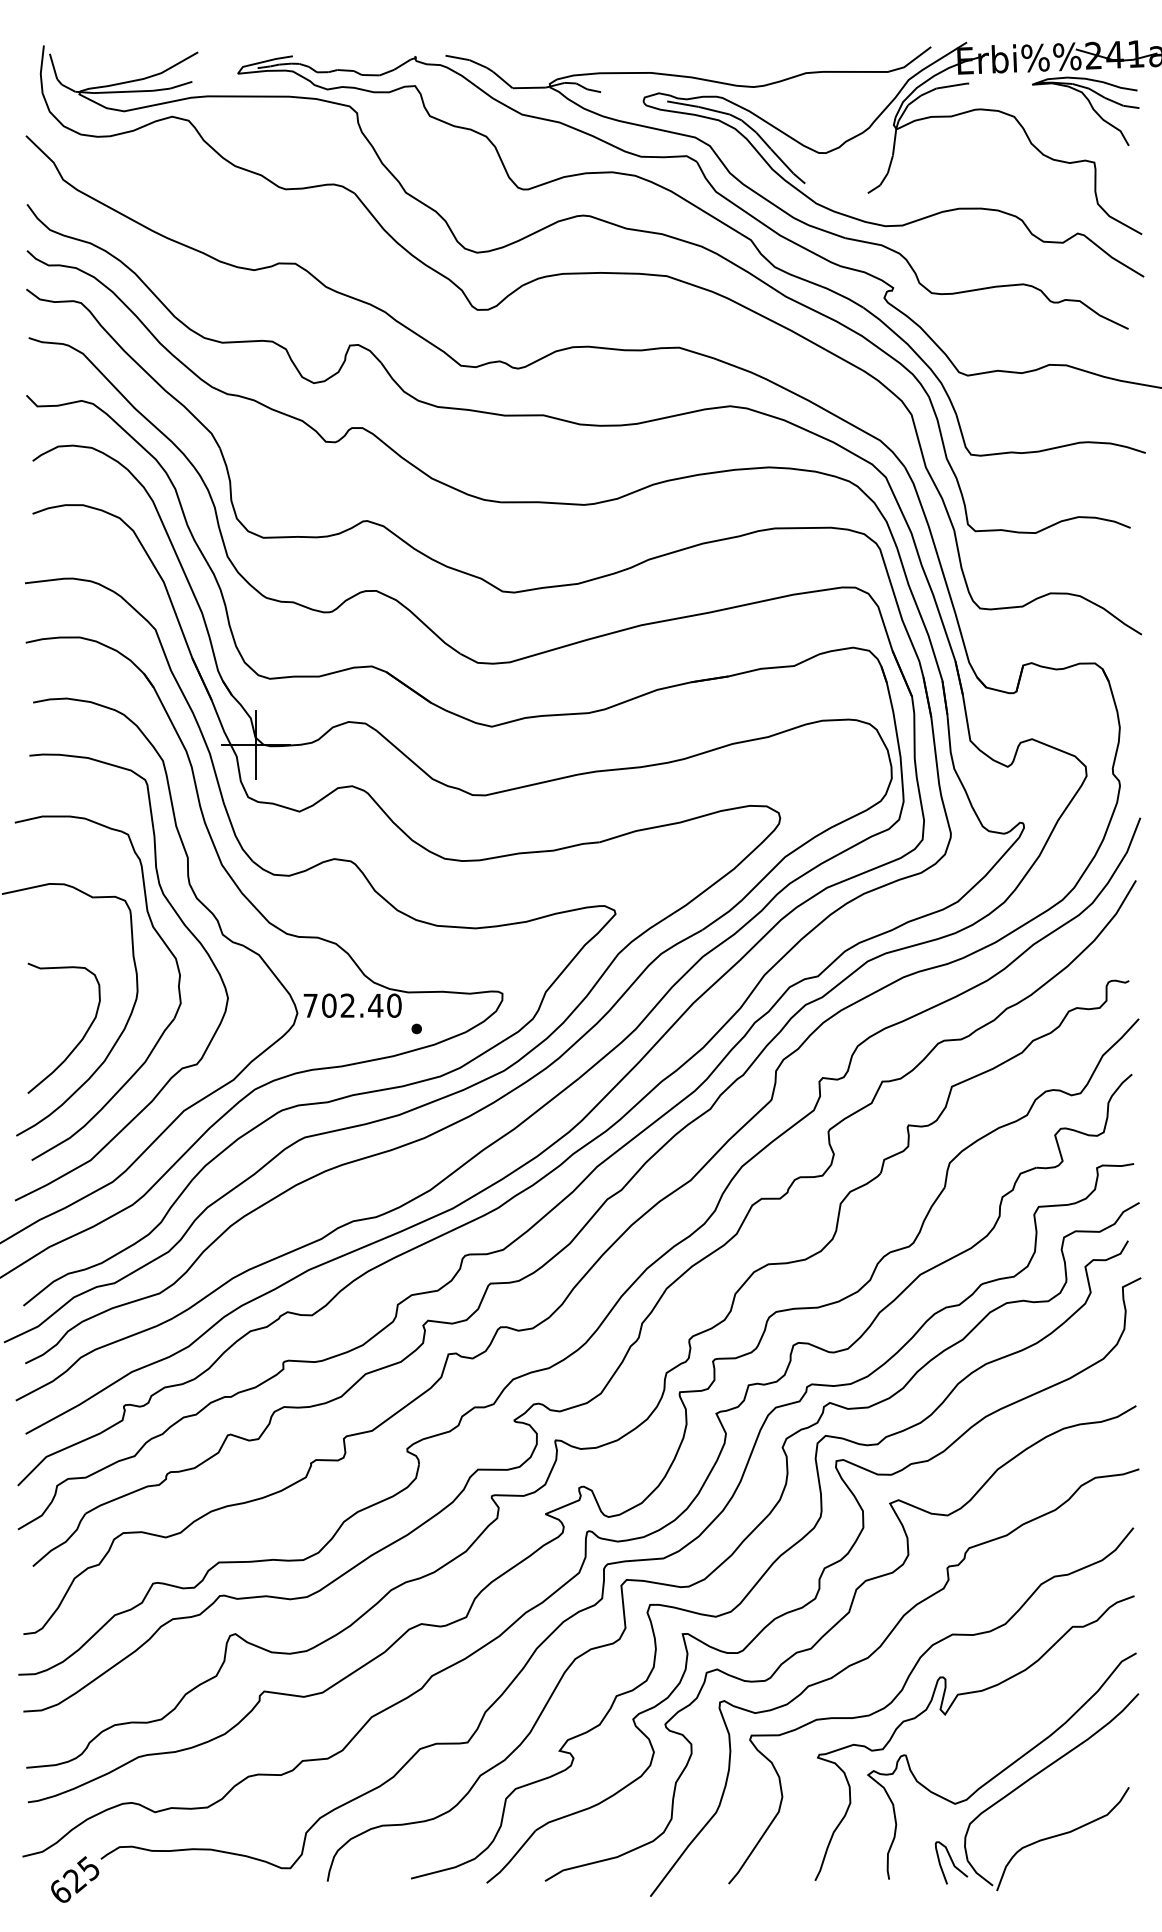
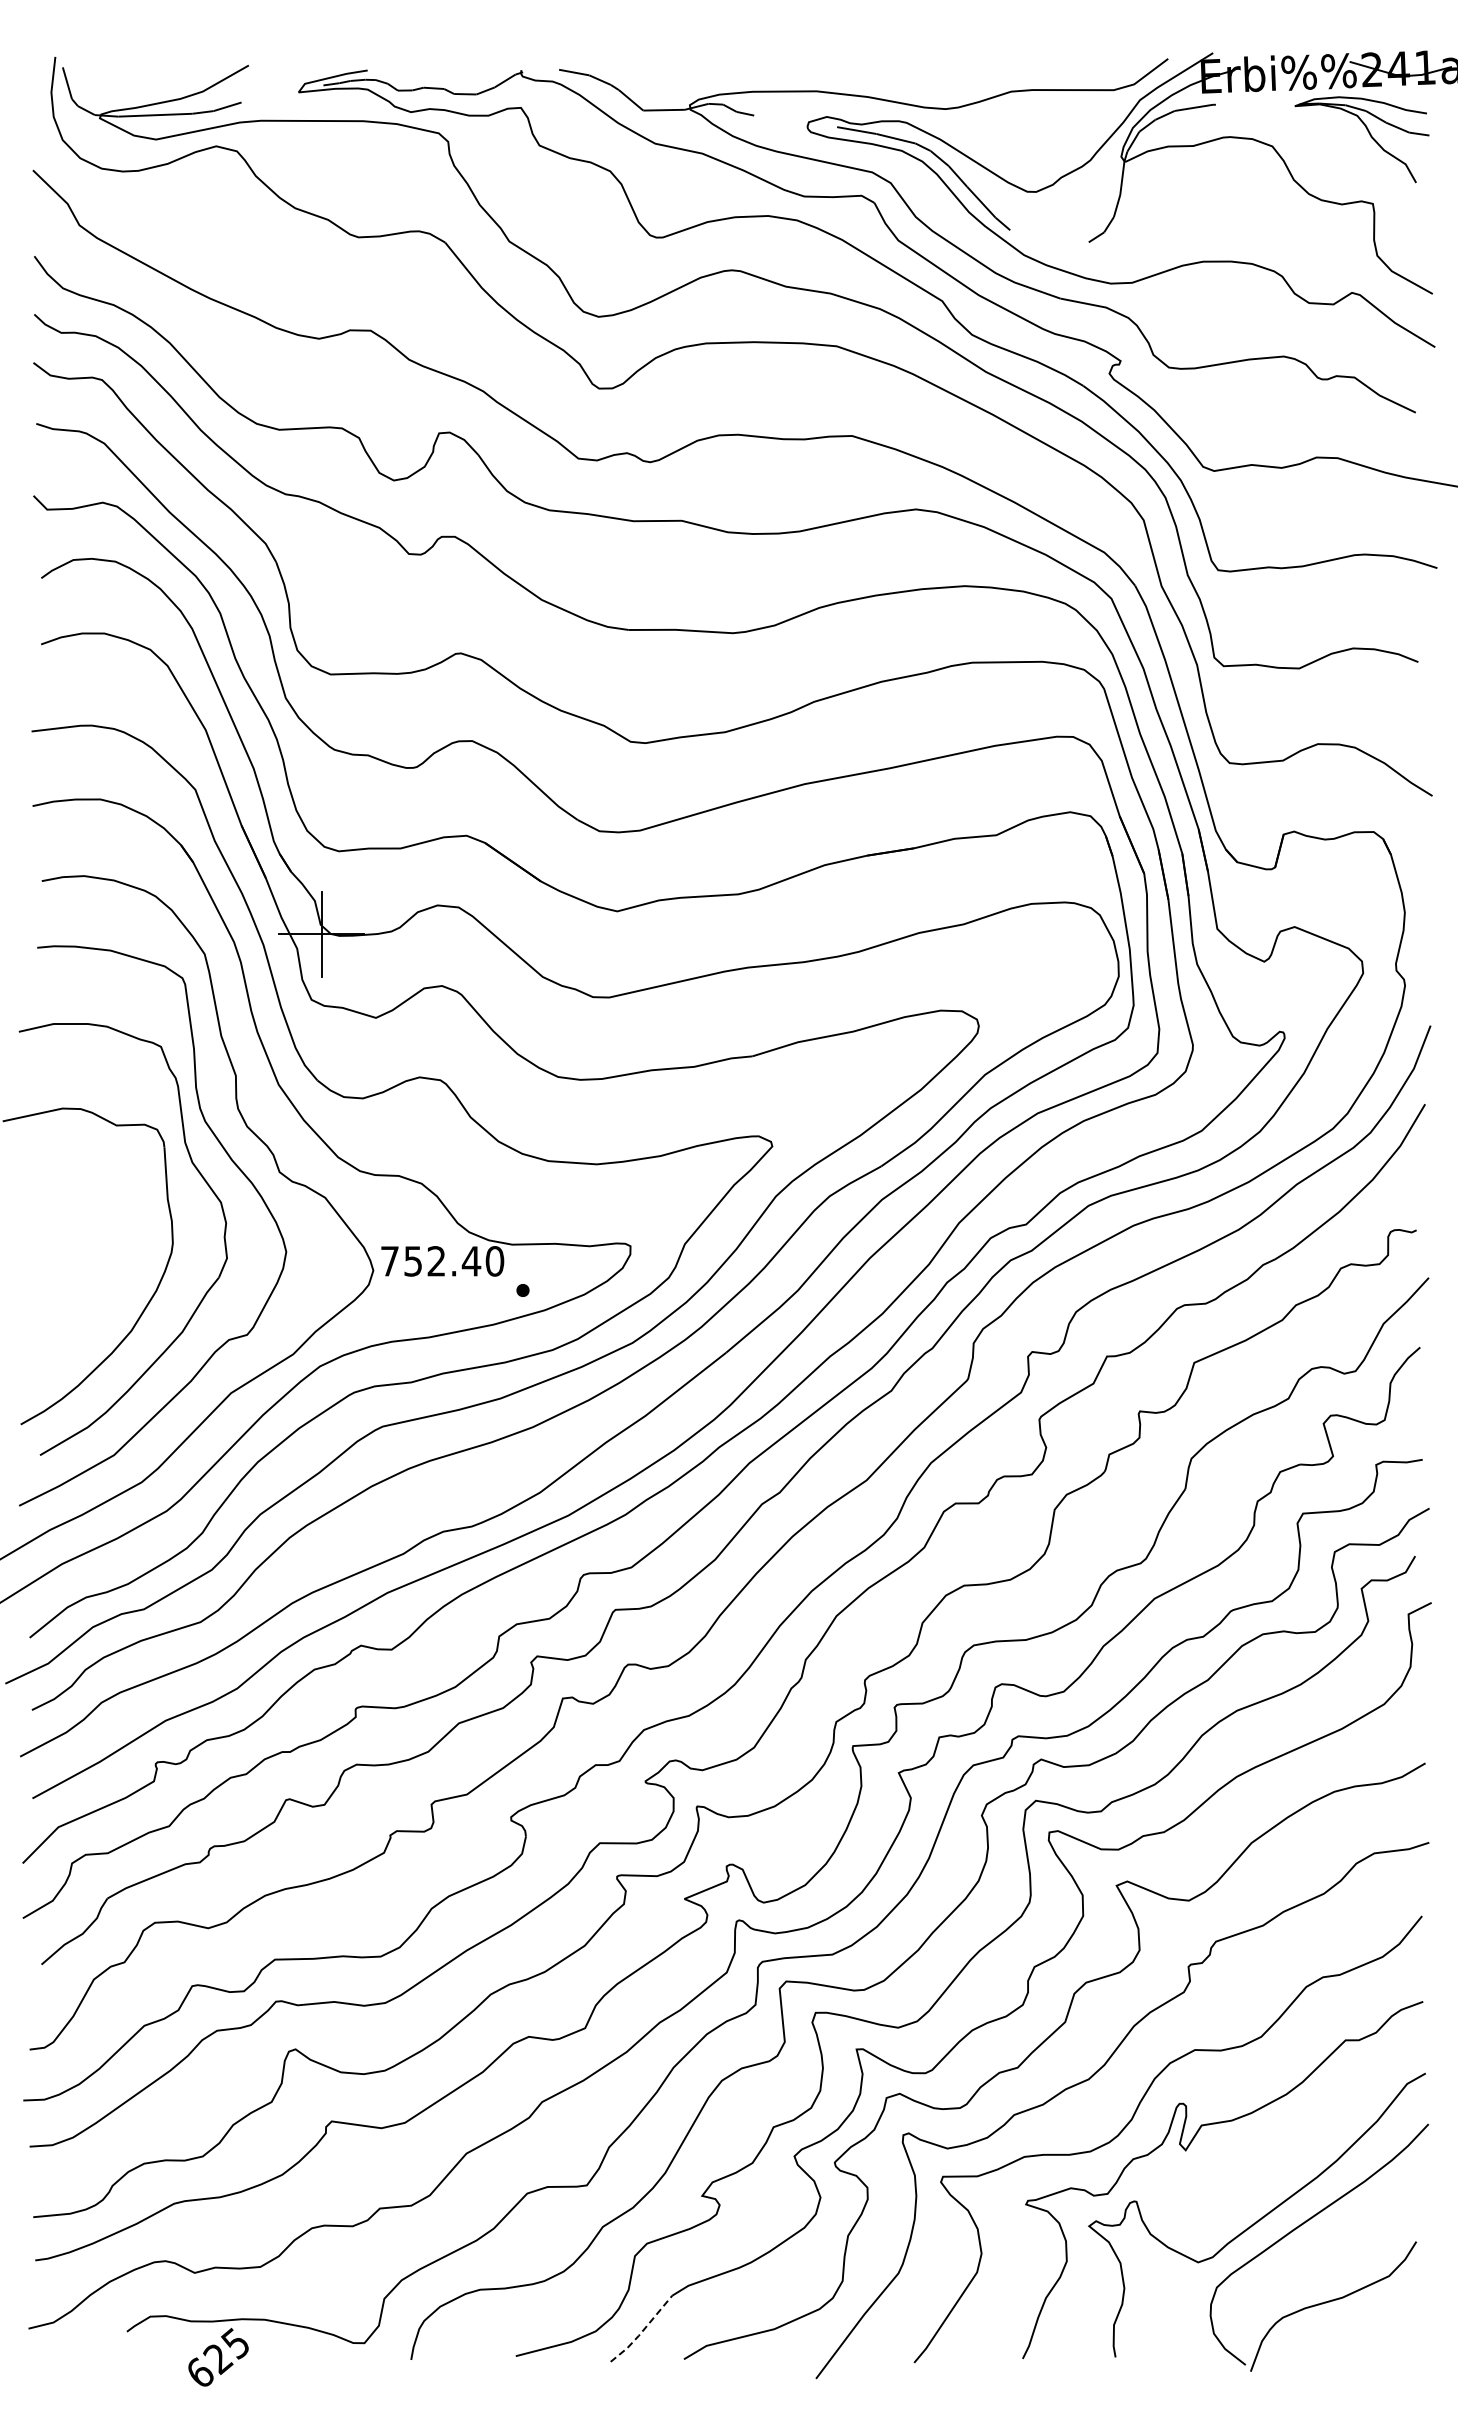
text: (329, 1005) -> (413, 1261), 702.40 -> 752.40
curve: (79, 1040) -> (100, 1305), removed
line: (512, 1858) -> (642, 2331), solid -> dashed
curve: (952, 1862) -> (1194, 2336), removed
text: (75, 1879) -> (218, 2357), moved

